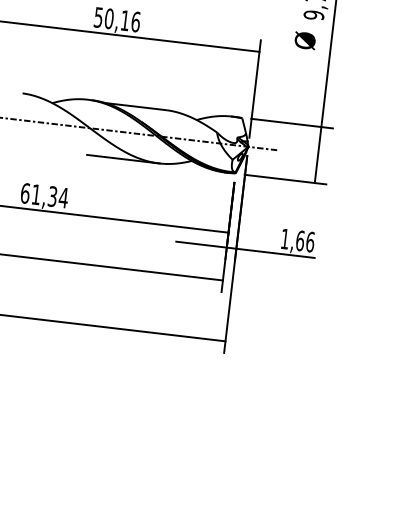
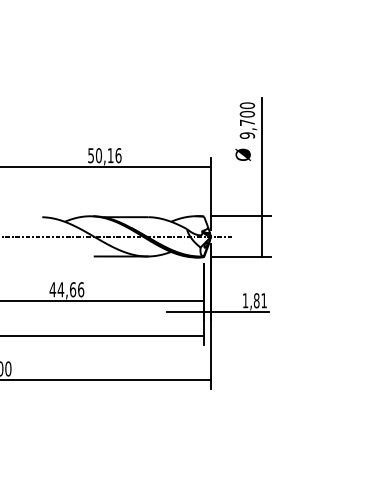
text: (43, 195) -> (66, 289), 61,34 -> 44,66
text: (305, 241) -> (260, 300), 1,66 -> 1,81

